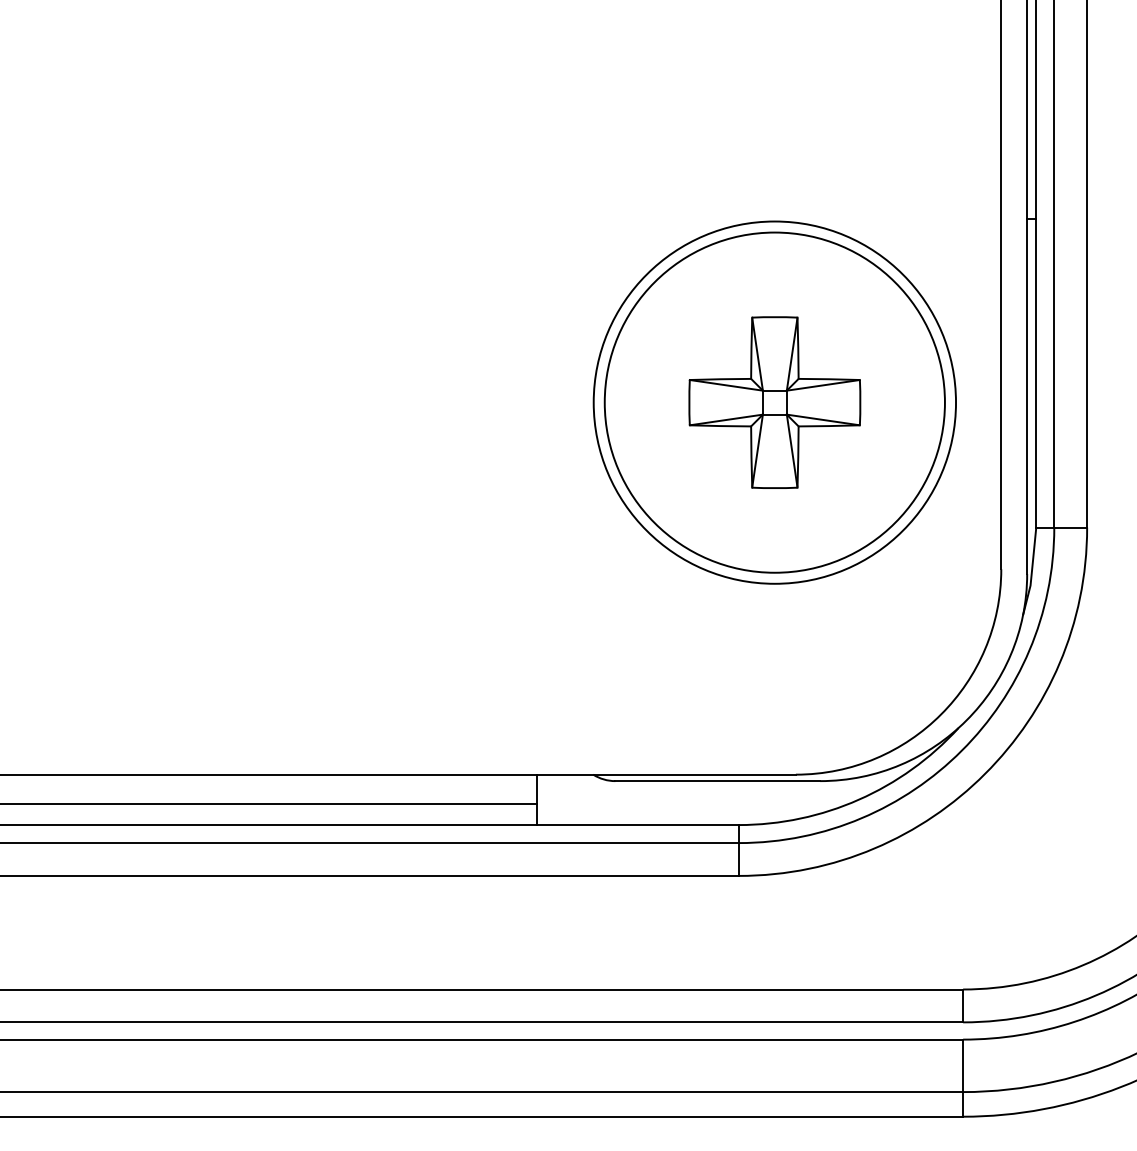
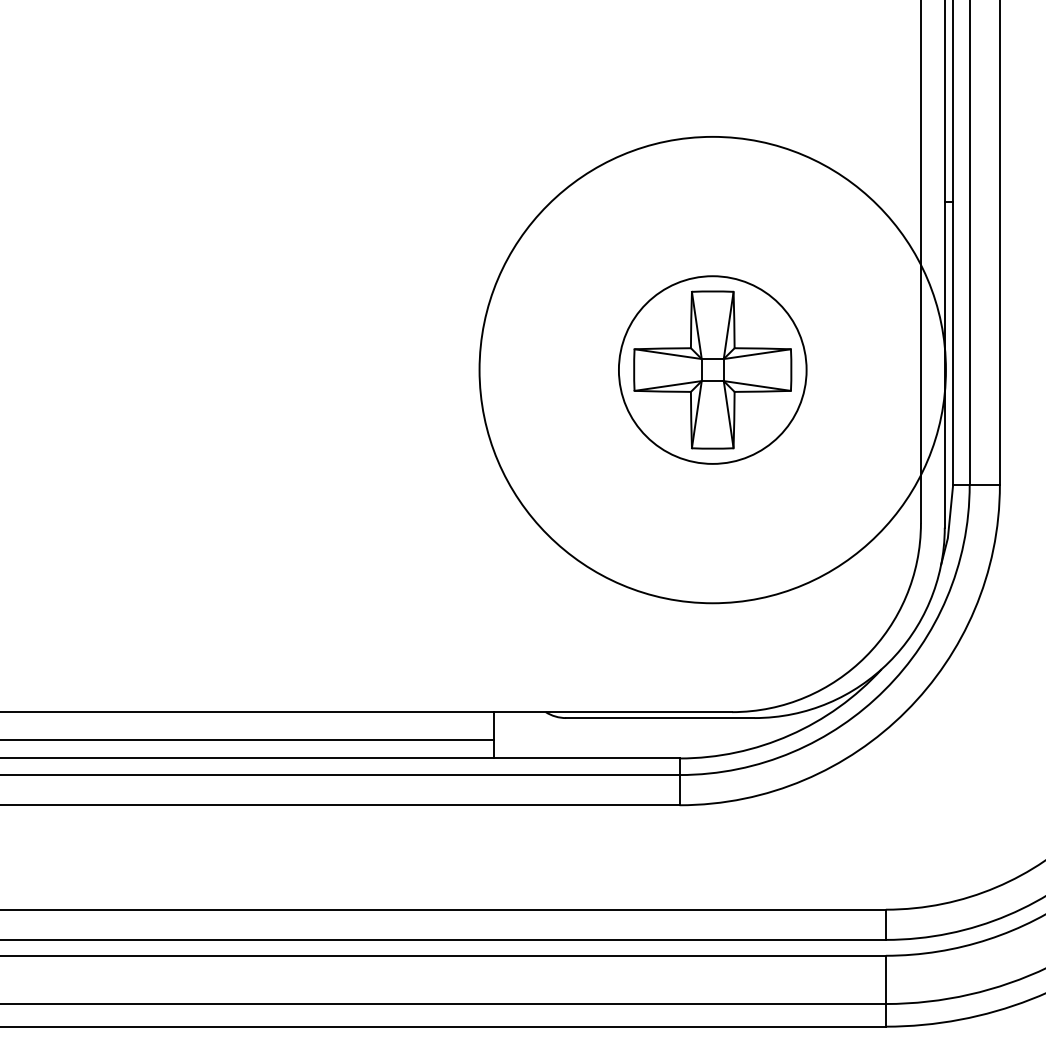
circle: (774, 402) -> (712, 369), size x0.6
circle: (774, 402) -> (712, 369), size x1.4

